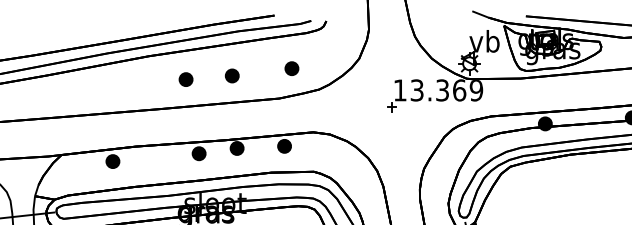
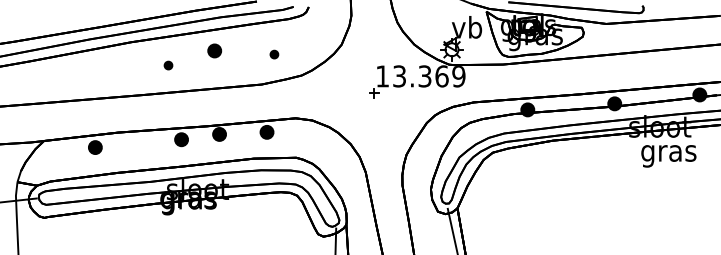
part: (292, 68) -> (274, 54), size x0.6
part: (232, 75) -> (214, 50), moved
part: (186, 79) -> (168, 65), size x0.6

